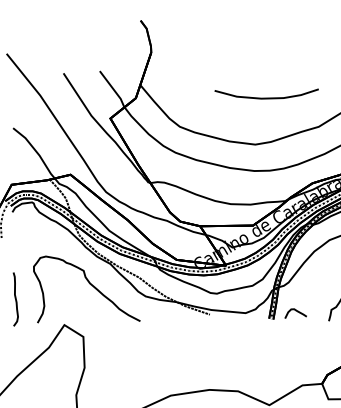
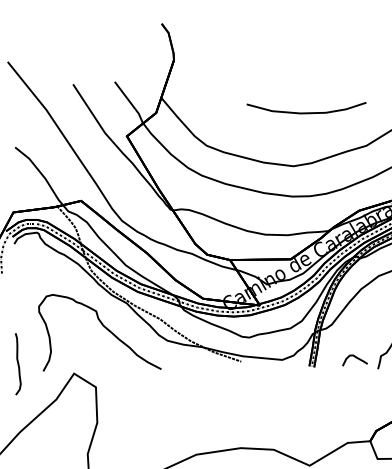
curve: (16, 299) -> (18, 364), moved
curve: (297, 311) -> (356, 358), moved

